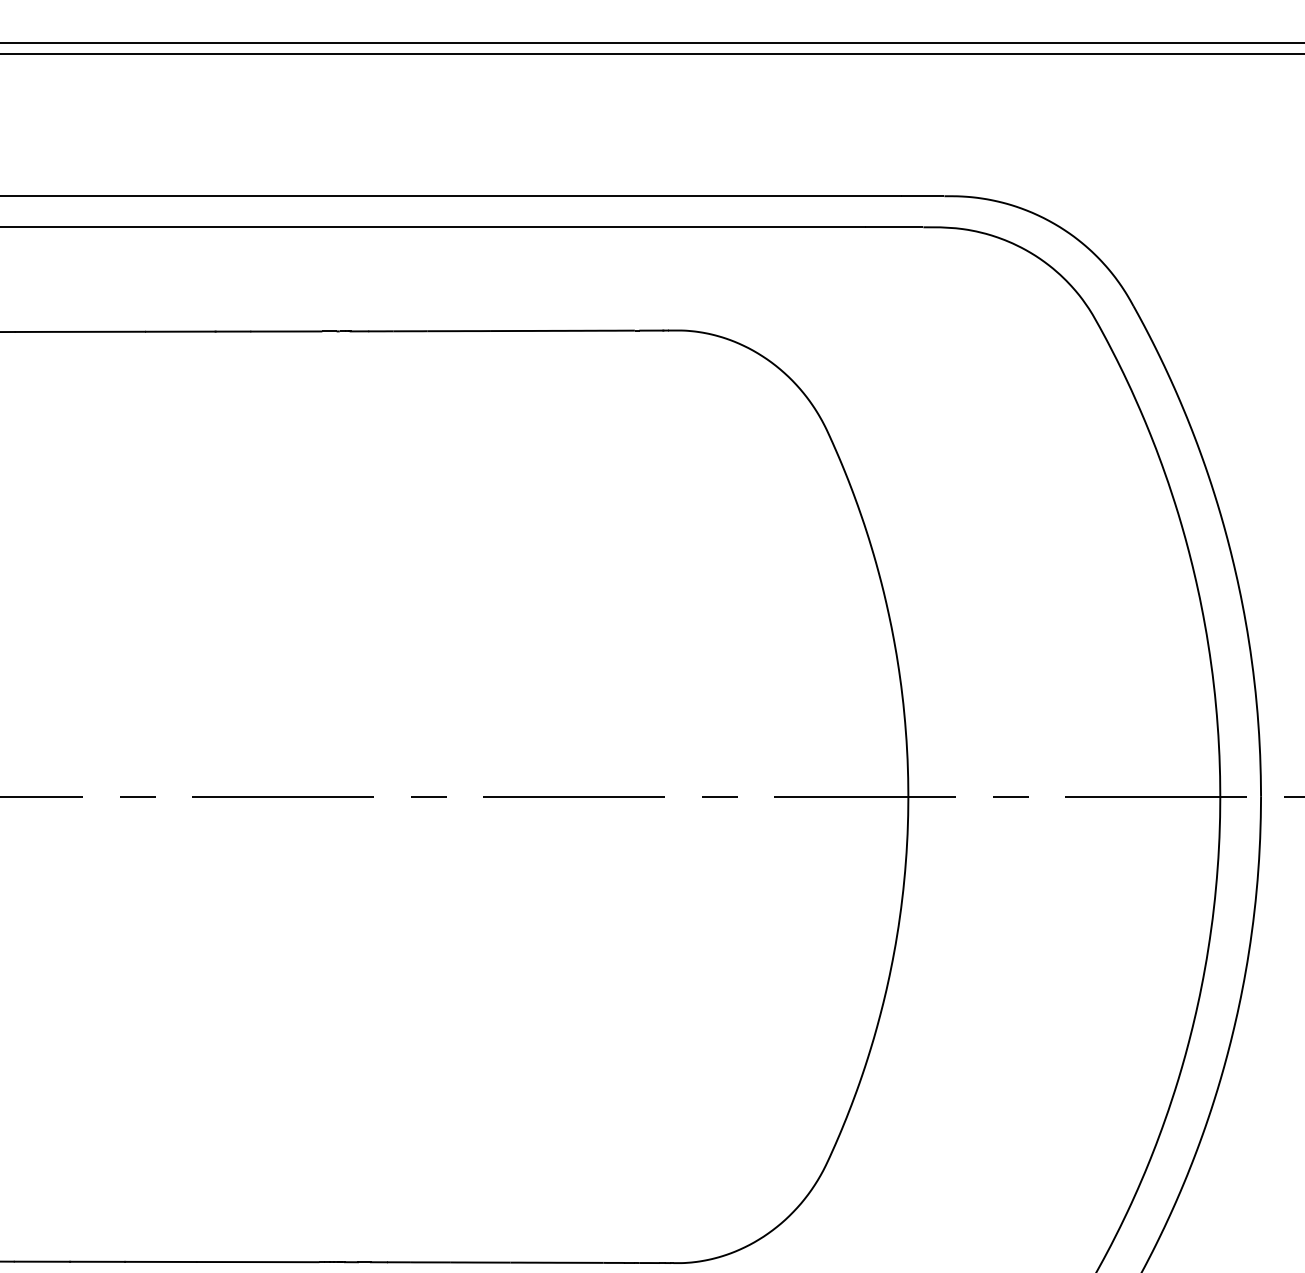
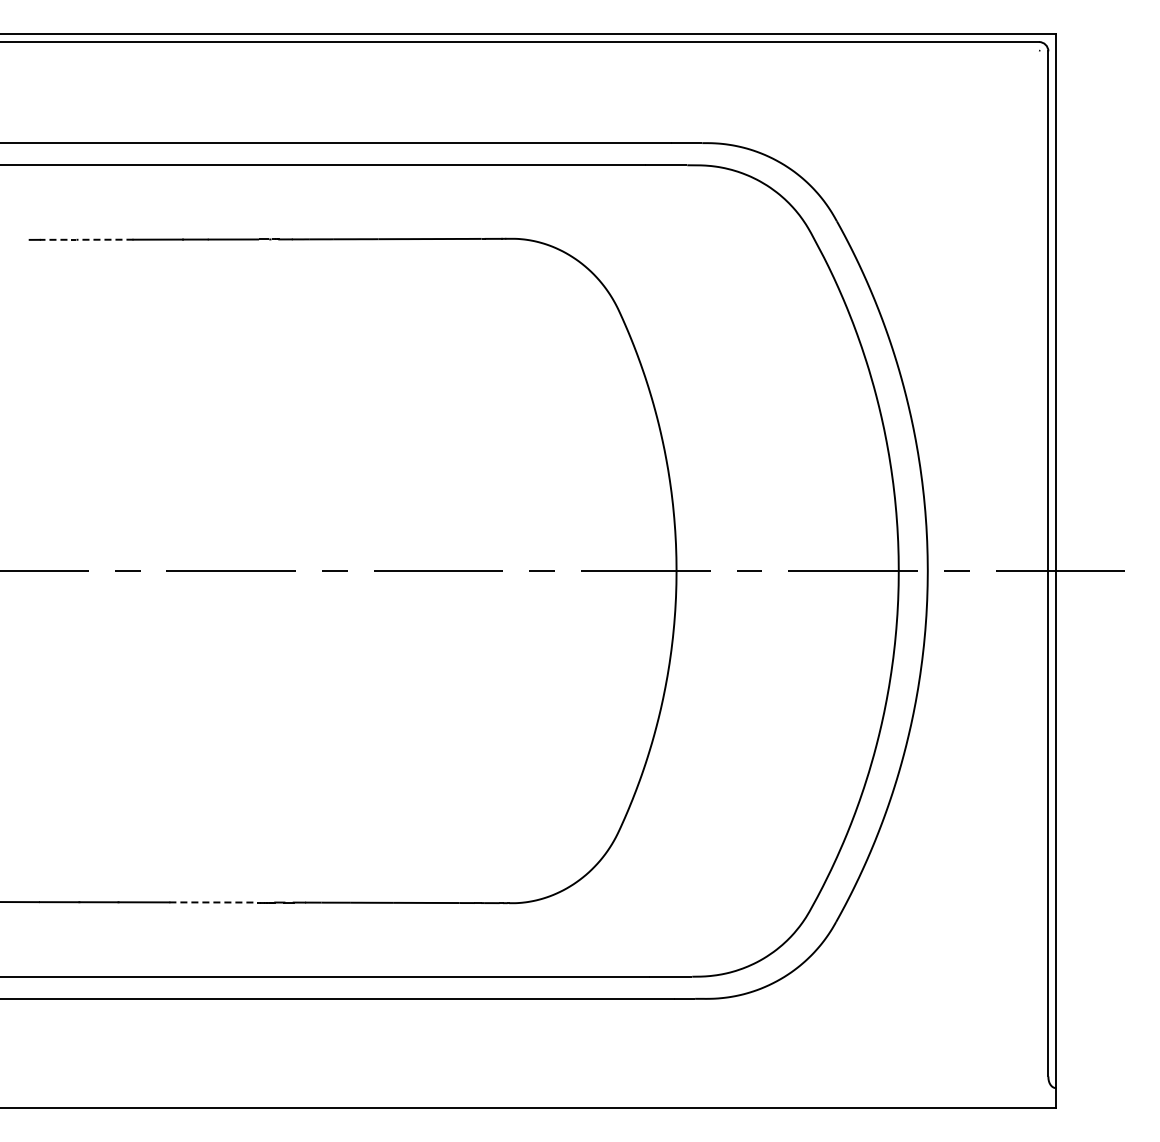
line: (78, 331) -> (85, 239), solid -> dashed
line: (259, 1262) -> (214, 902), solid -> dashed

